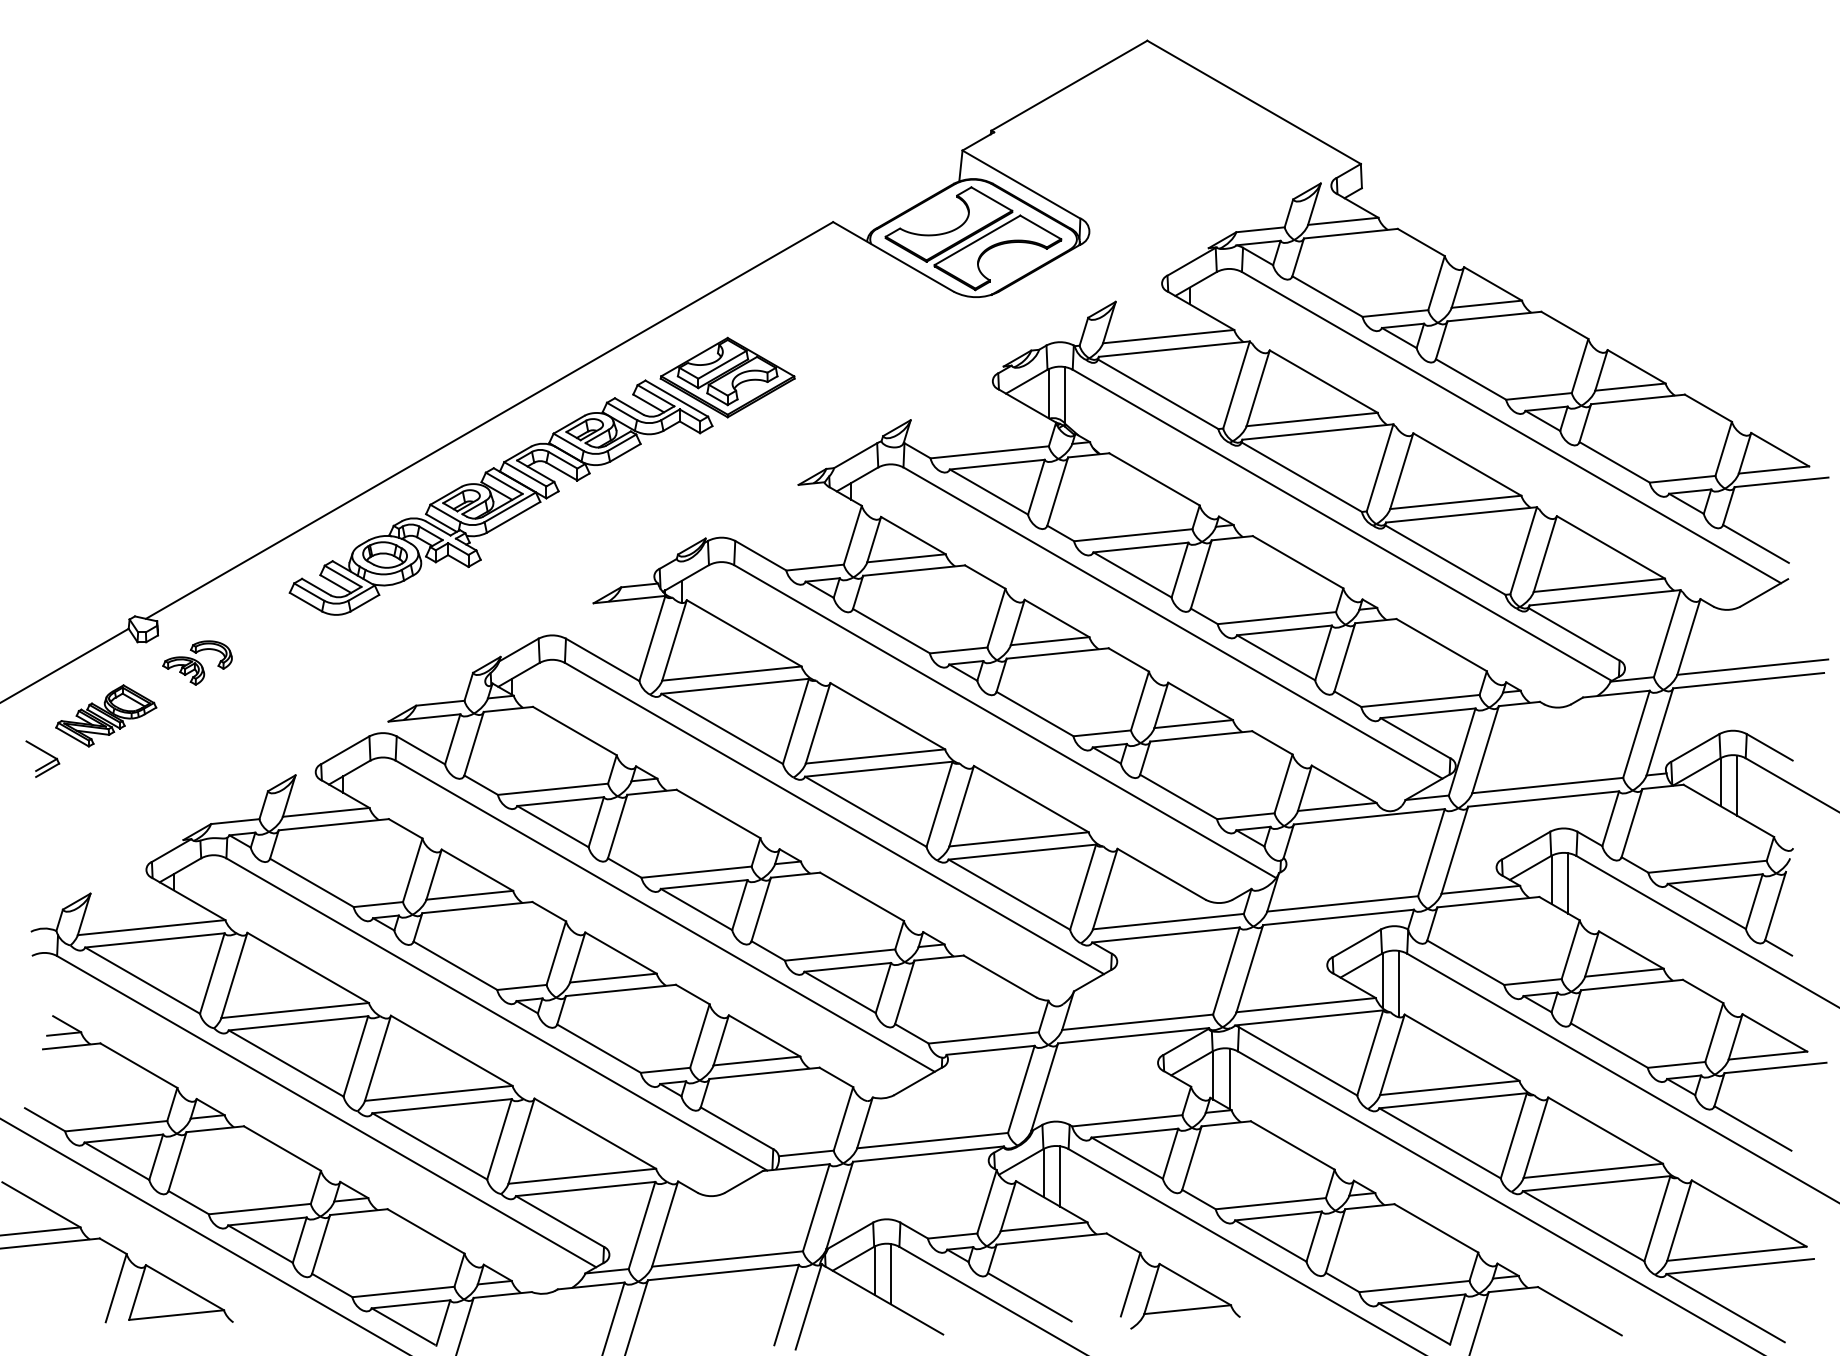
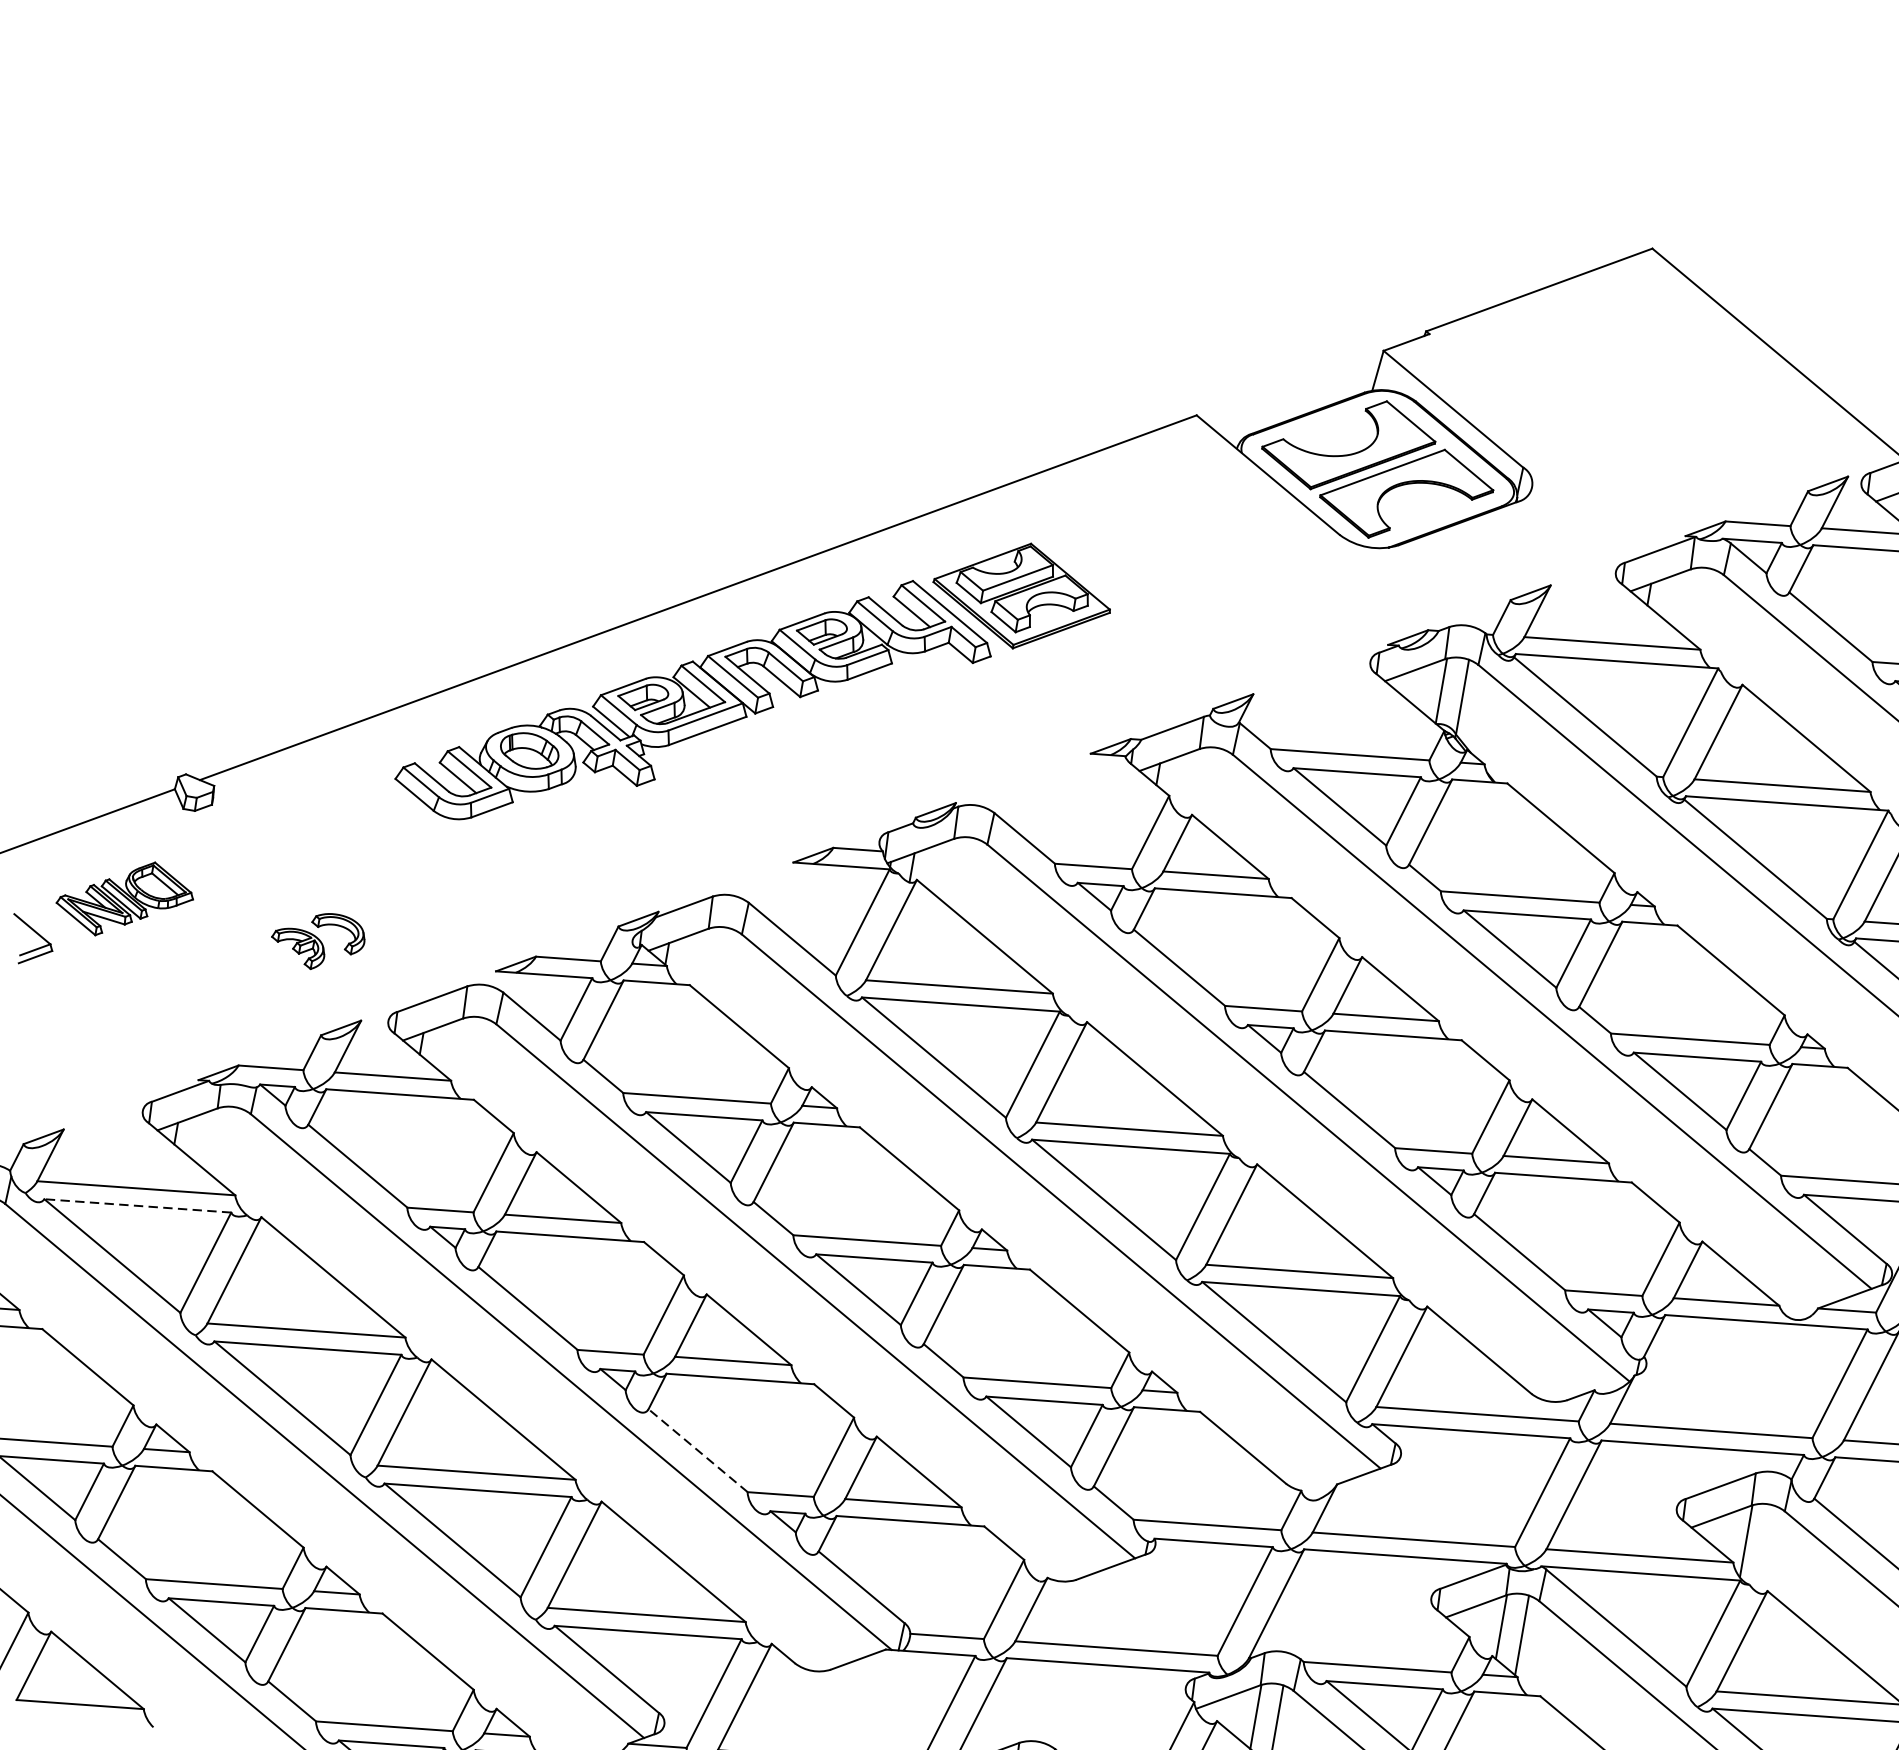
part: (197, 662) -> (318, 940), moved
line: (154, 940) -> (137, 1205), solid -> dashed
line: (1398, 983) -> (1766, 1548), removed
line: (598, 1048) -> (697, 1450), solid -> dashed

